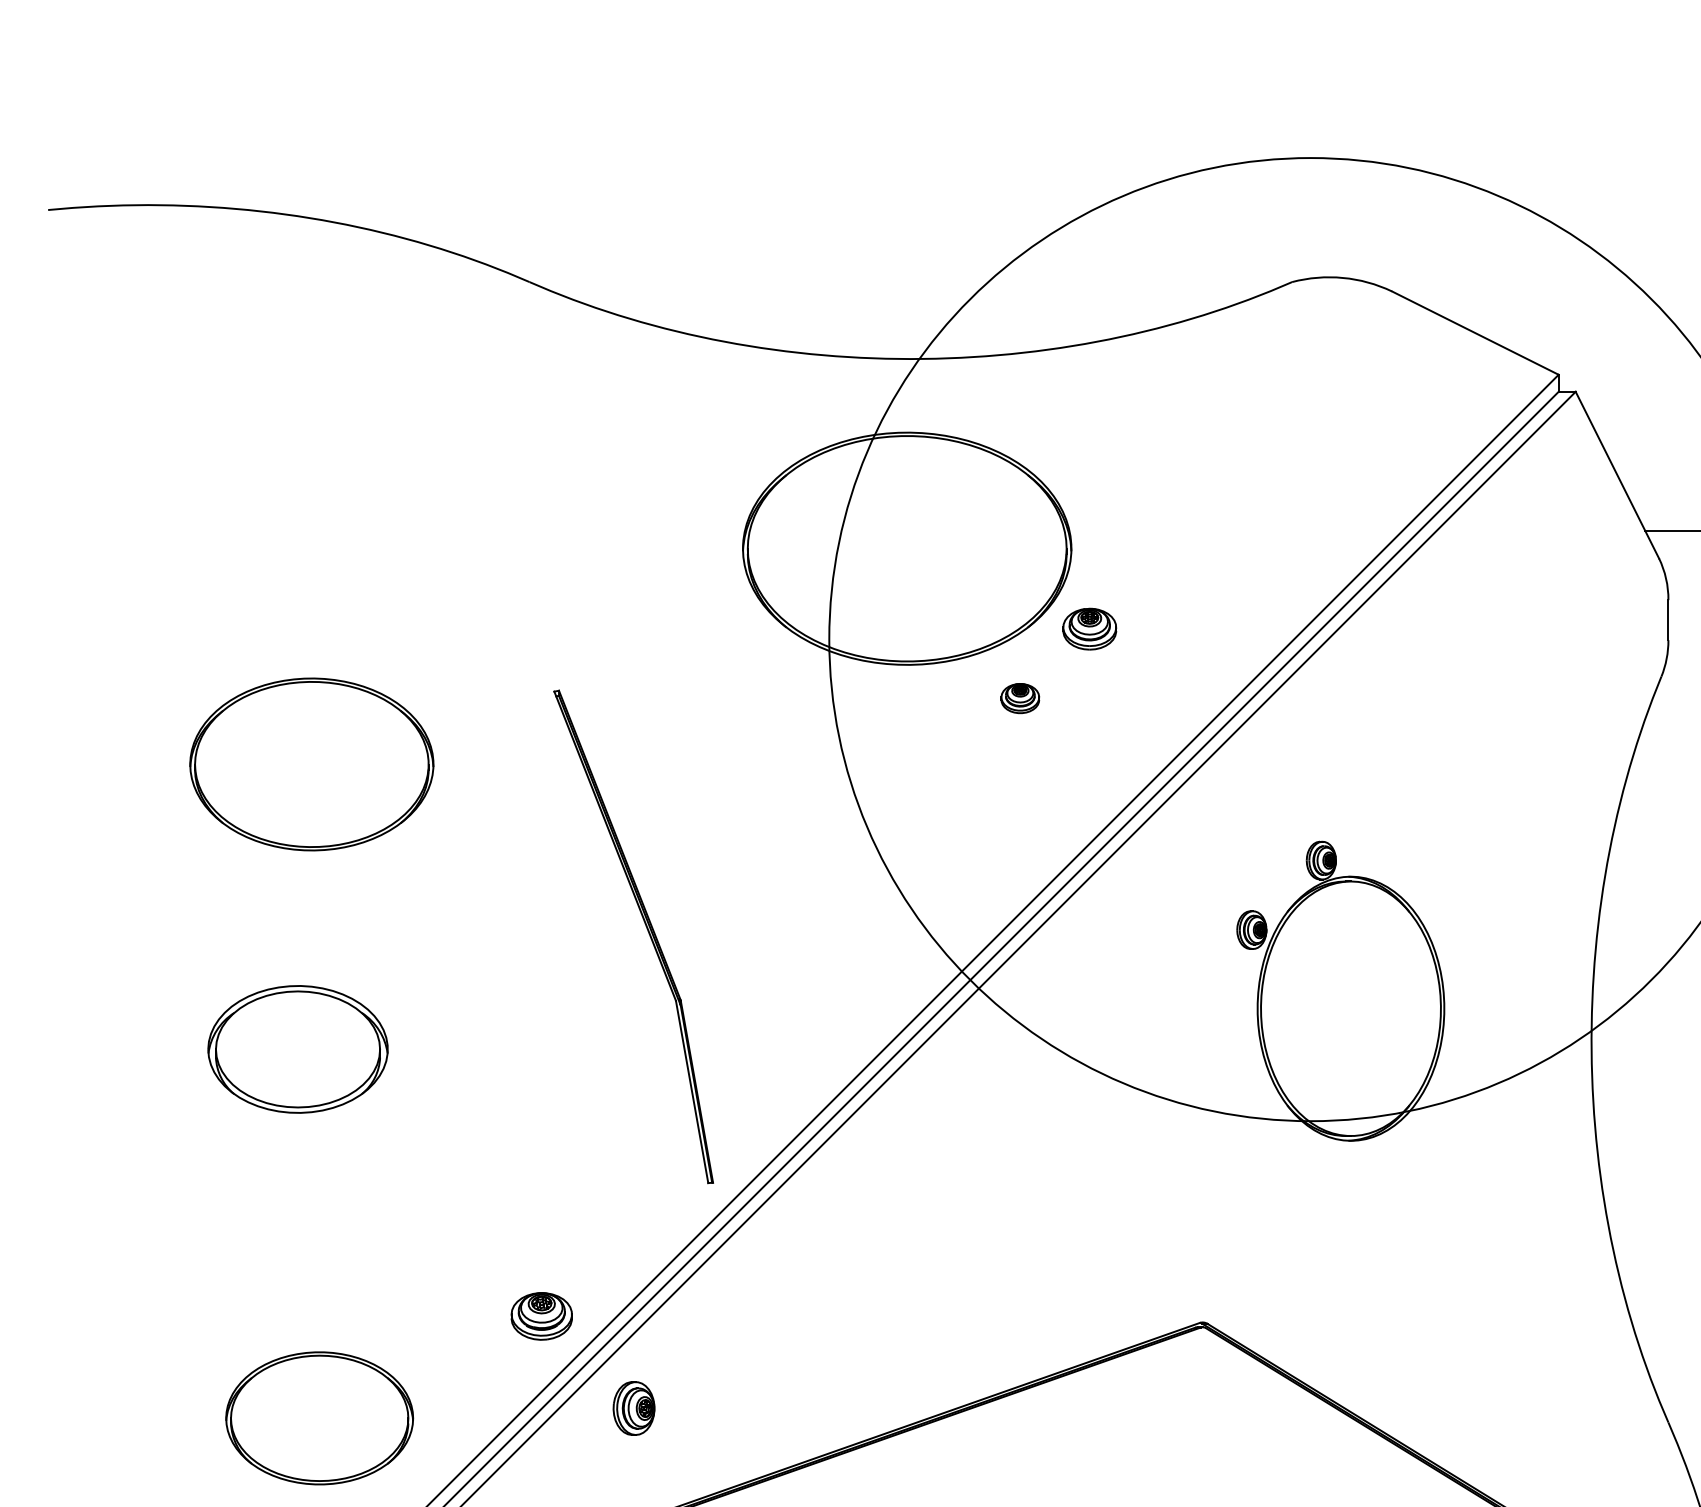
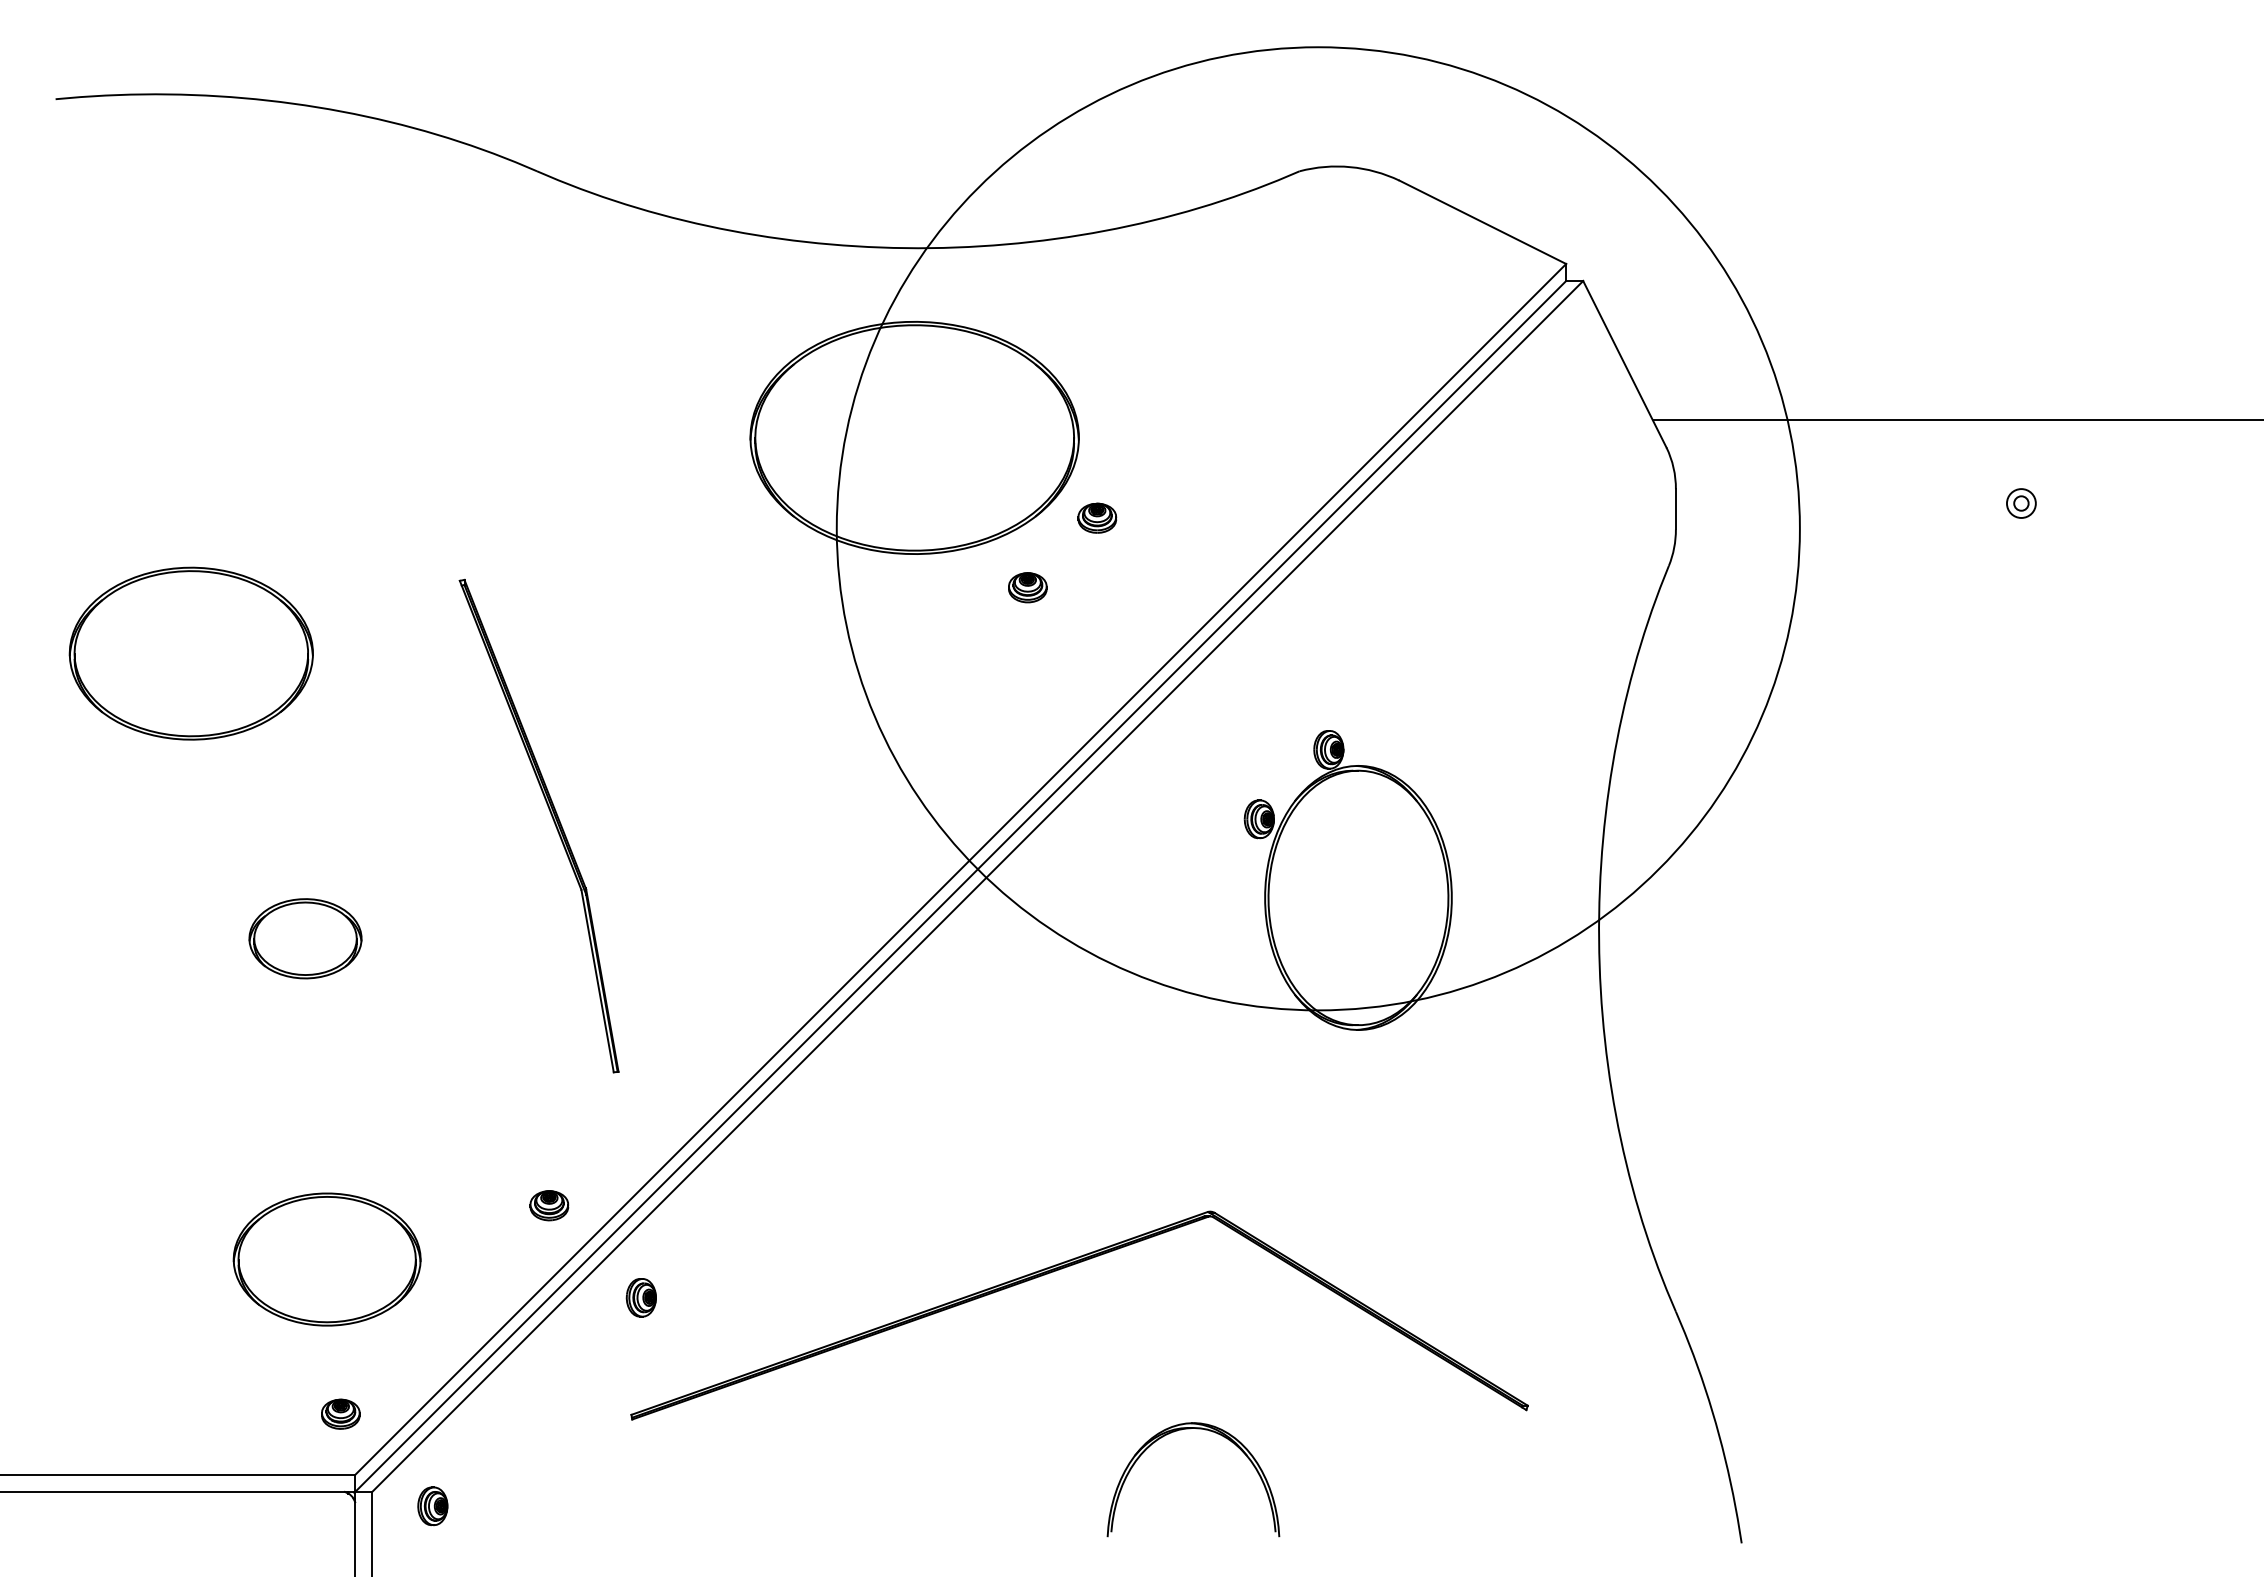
part: (1090, 628) -> (1097, 517), size x0.71
part: (311, 764) -> (190, 653), moved
part: (647, 930) -> (552, 819), moved
part: (298, 1049) -> (305, 938), size x0.62
part: (542, 1316) -> (549, 1205), size x0.62
part: (633, 1408) -> (640, 1297), size x0.71
part: (319, 1418) -> (326, 1259), moved

